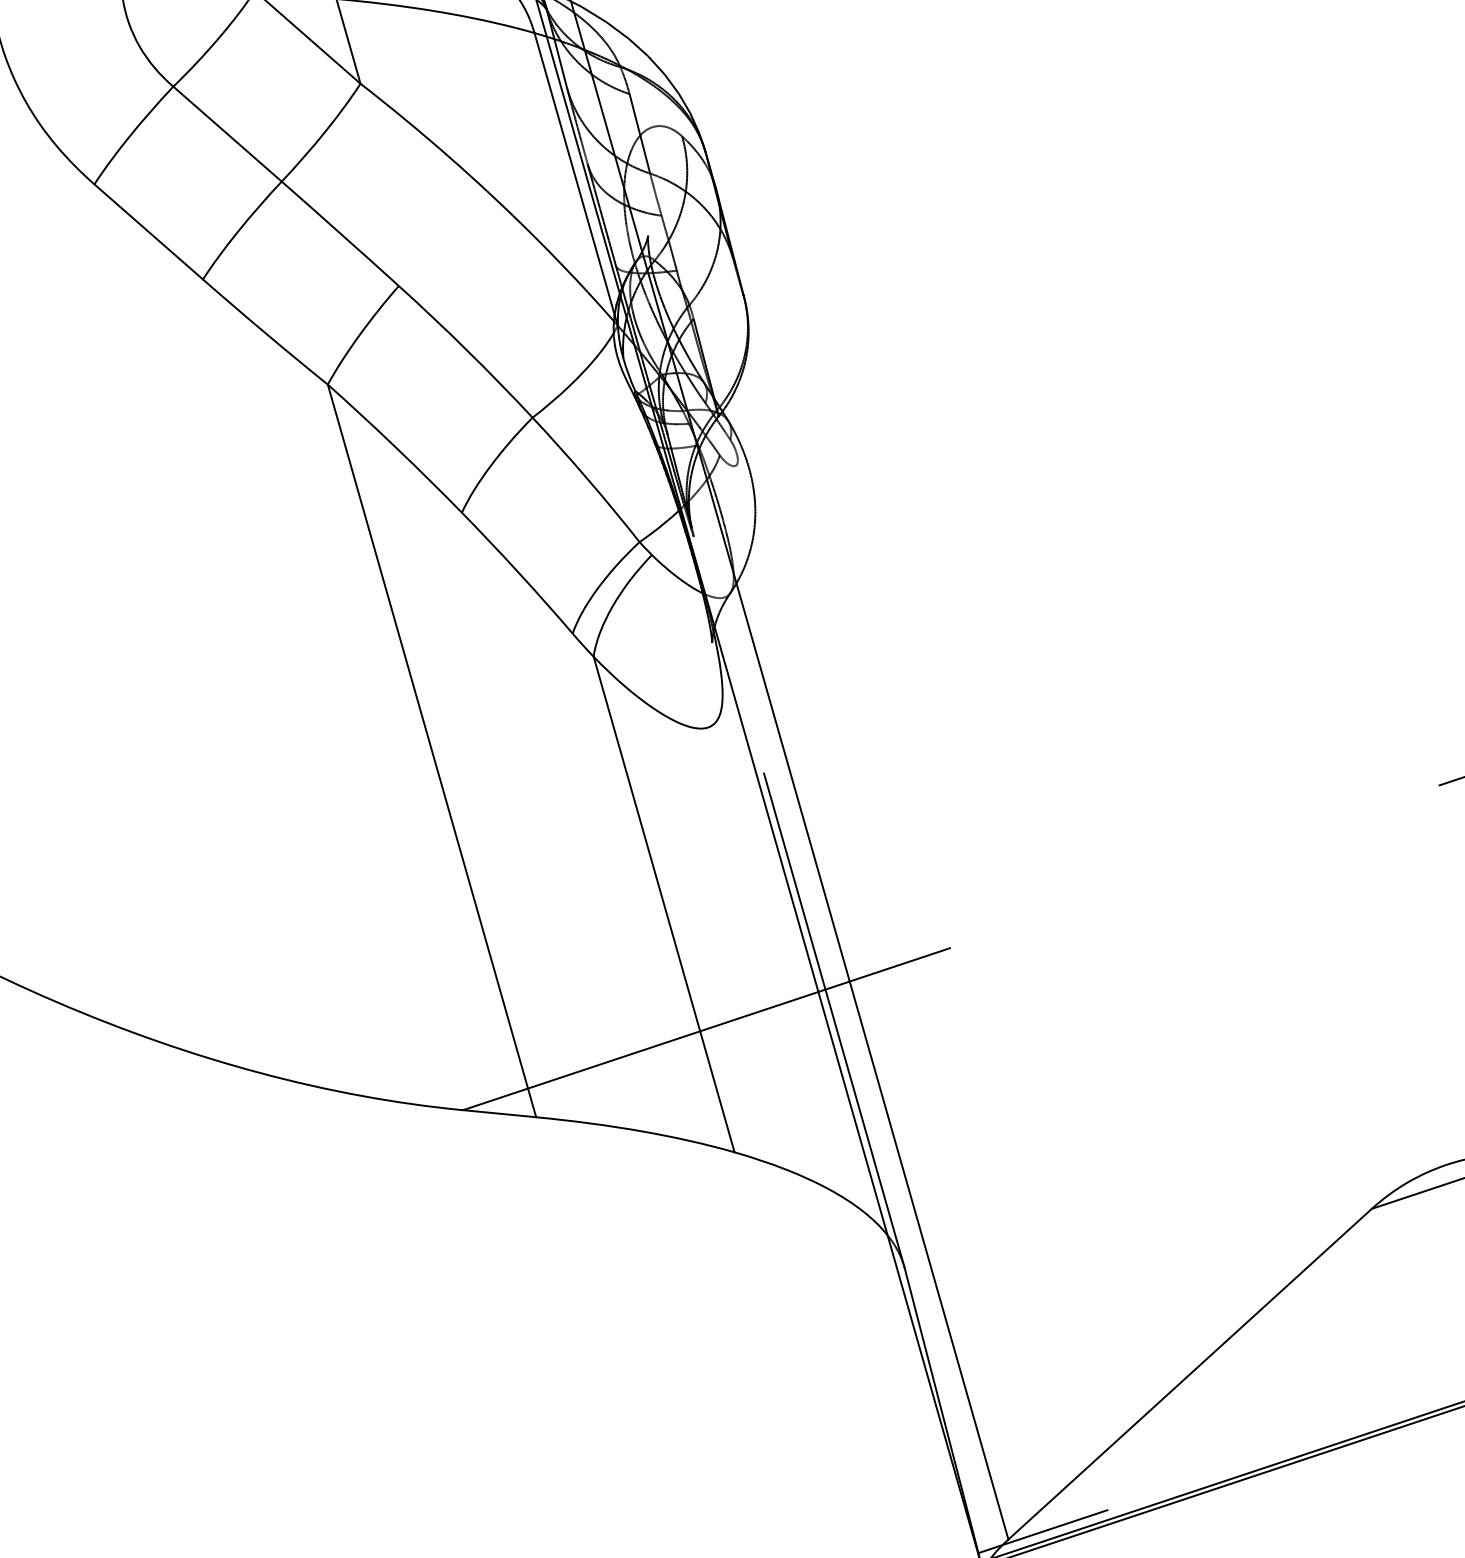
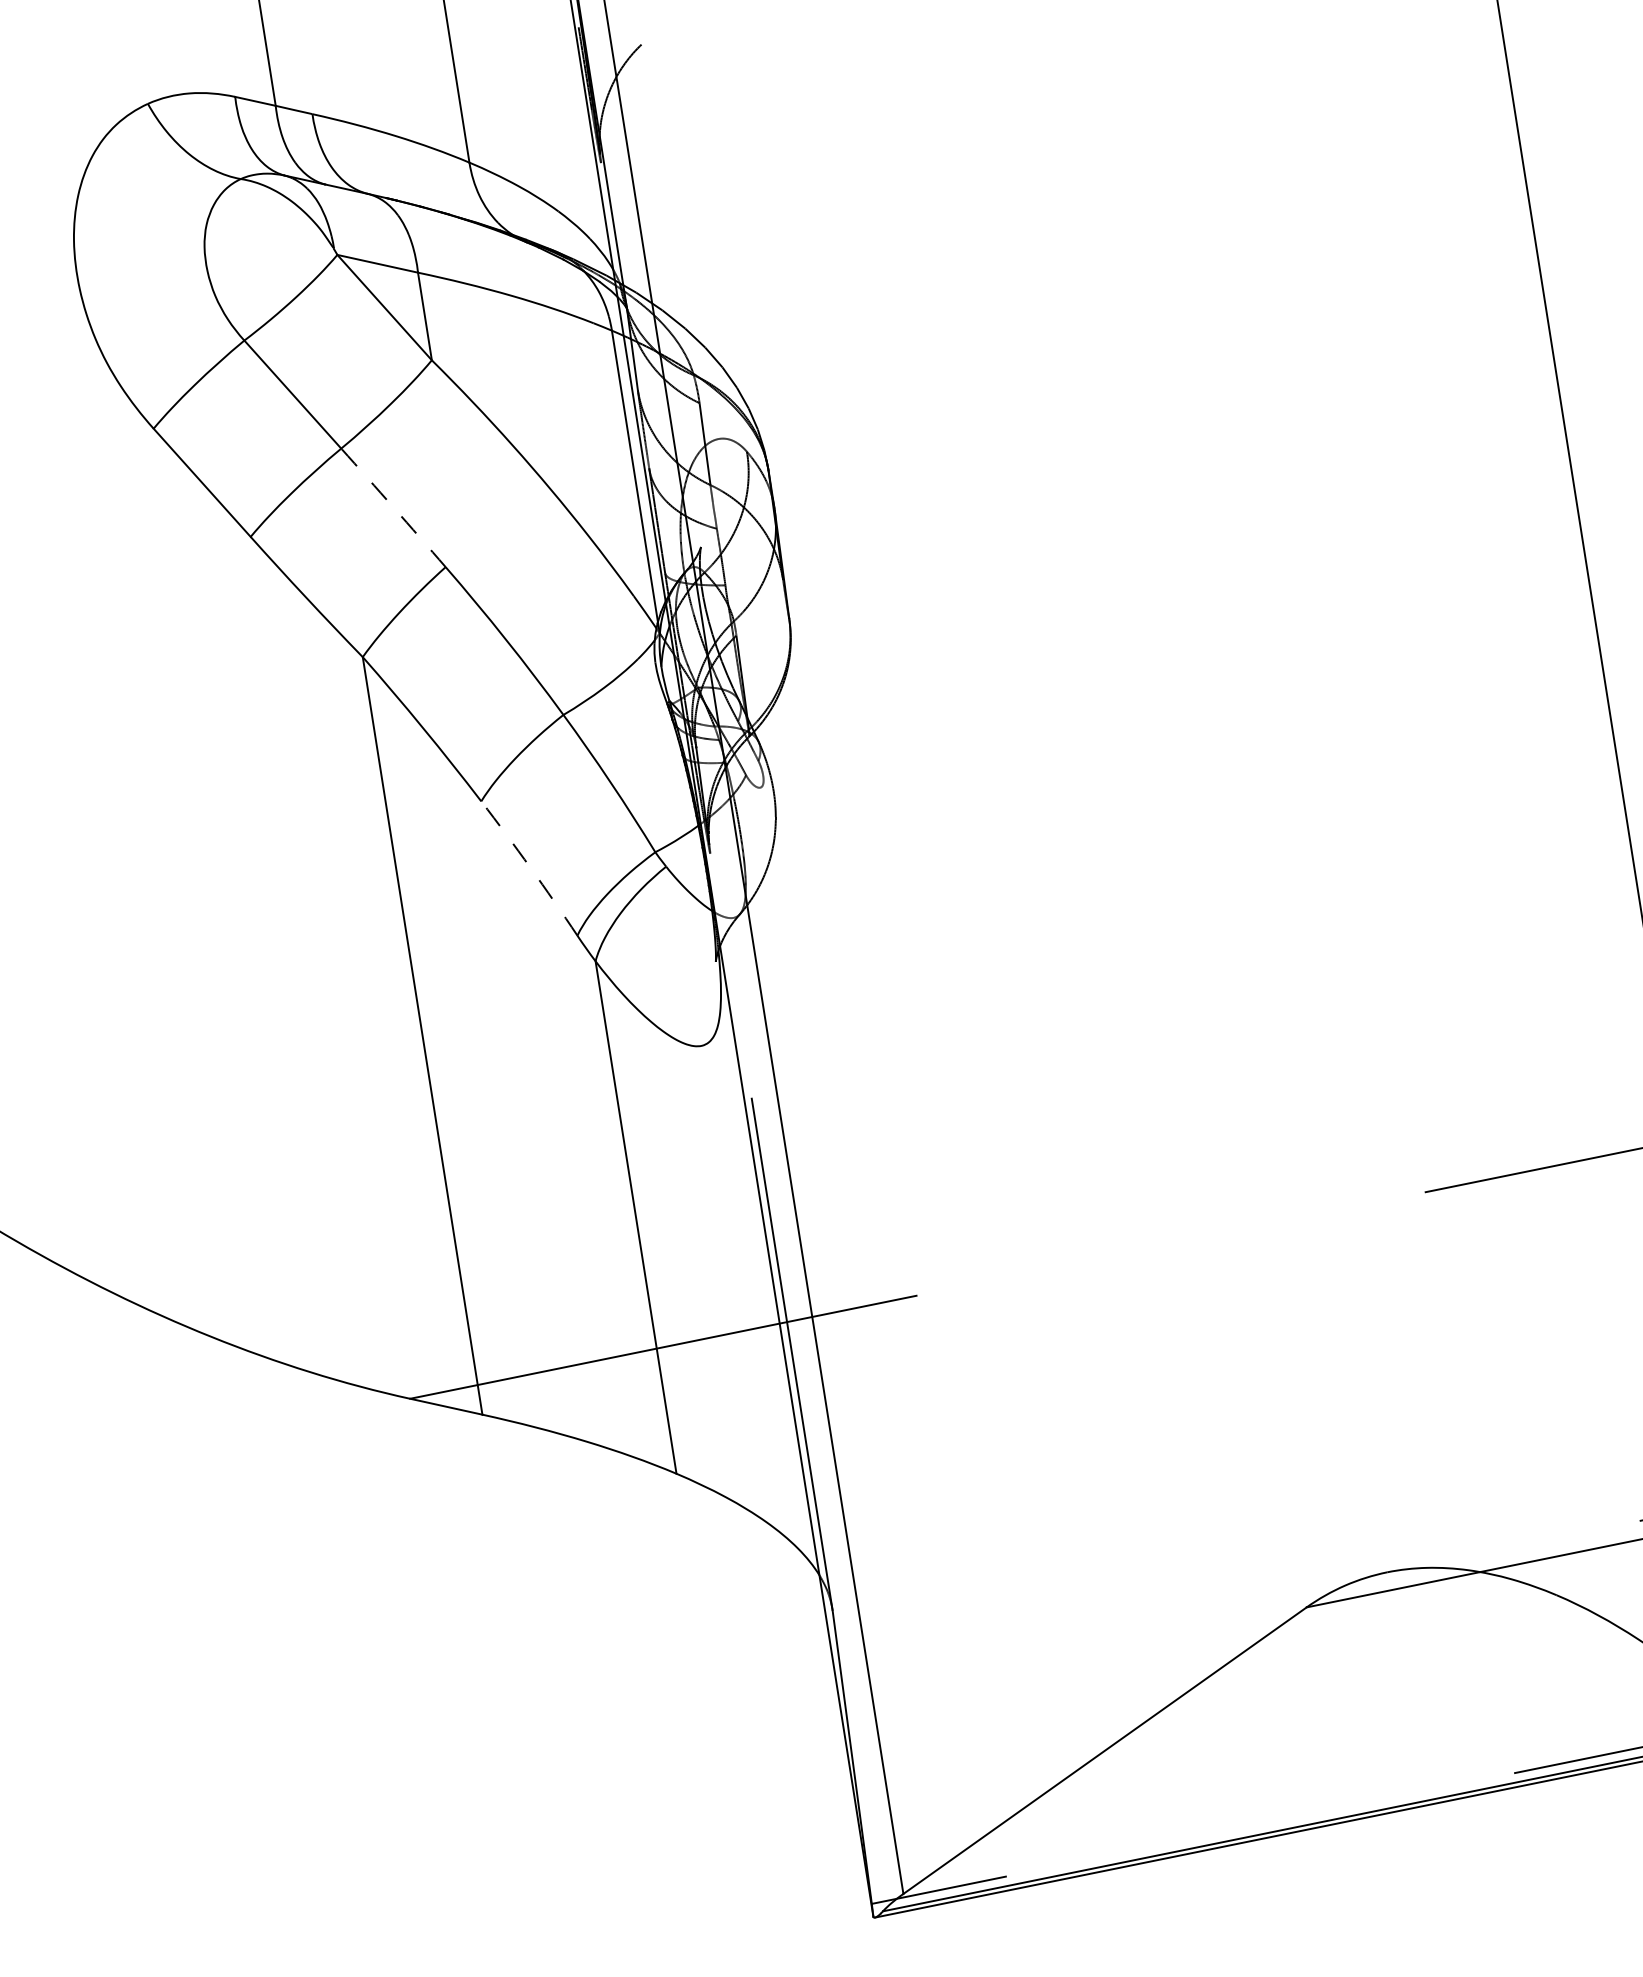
arc: (340, 233) -> (393, 507), solid -> dashed
arc: (518, 572) -> (530, 867), solid -> dashed

